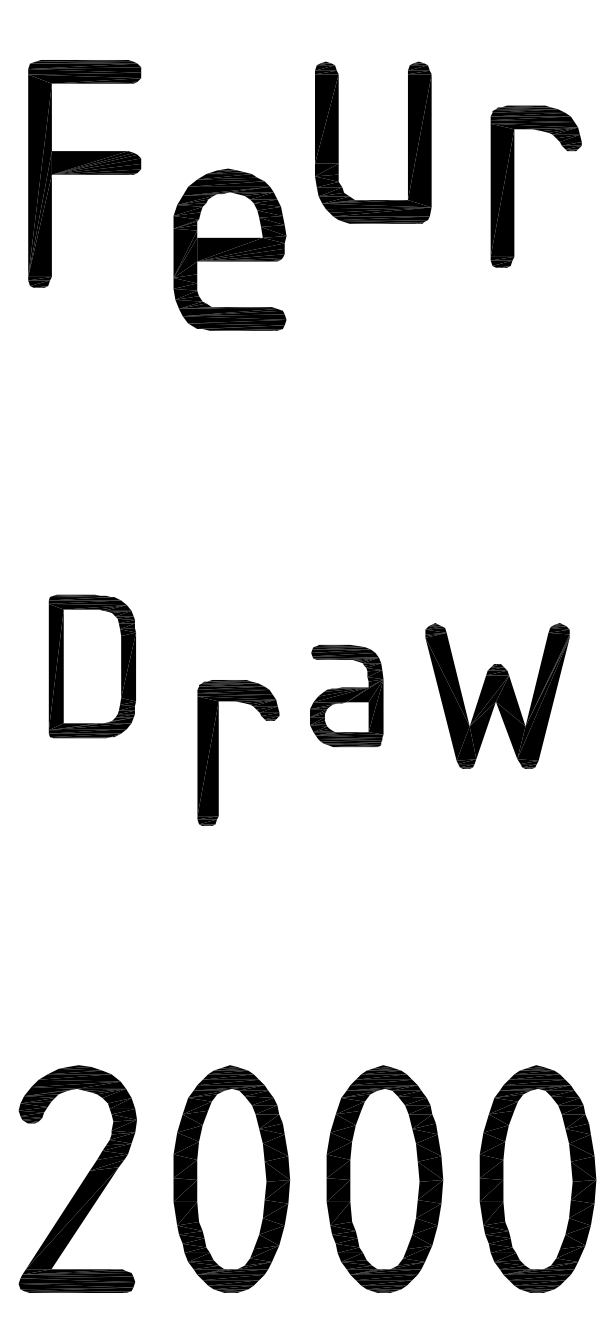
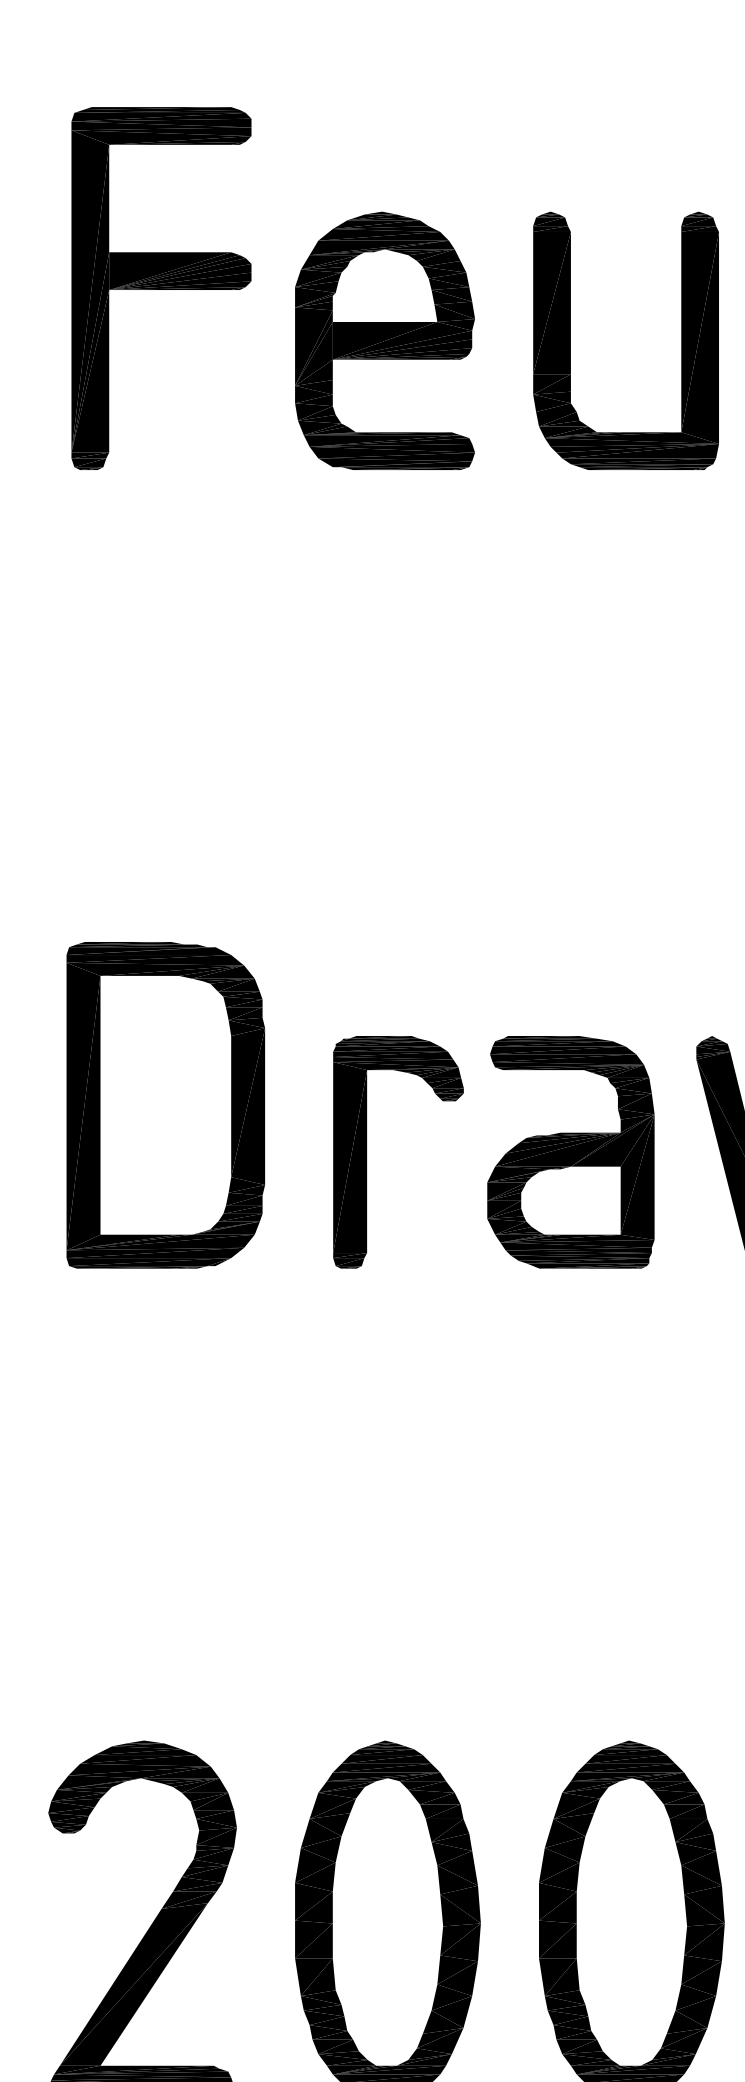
part: (338, 142) -> (570, 340), moved
part: (84, 173) -> (161, 287), moved
part: (229, 249) -> (384, 340), moved
part: (92, 666) -> (165, 1105), size x1.43
part: (346, 695) -> (570, 1151), size x1.43
part: (218, 752) -> (366, 1151), moved

